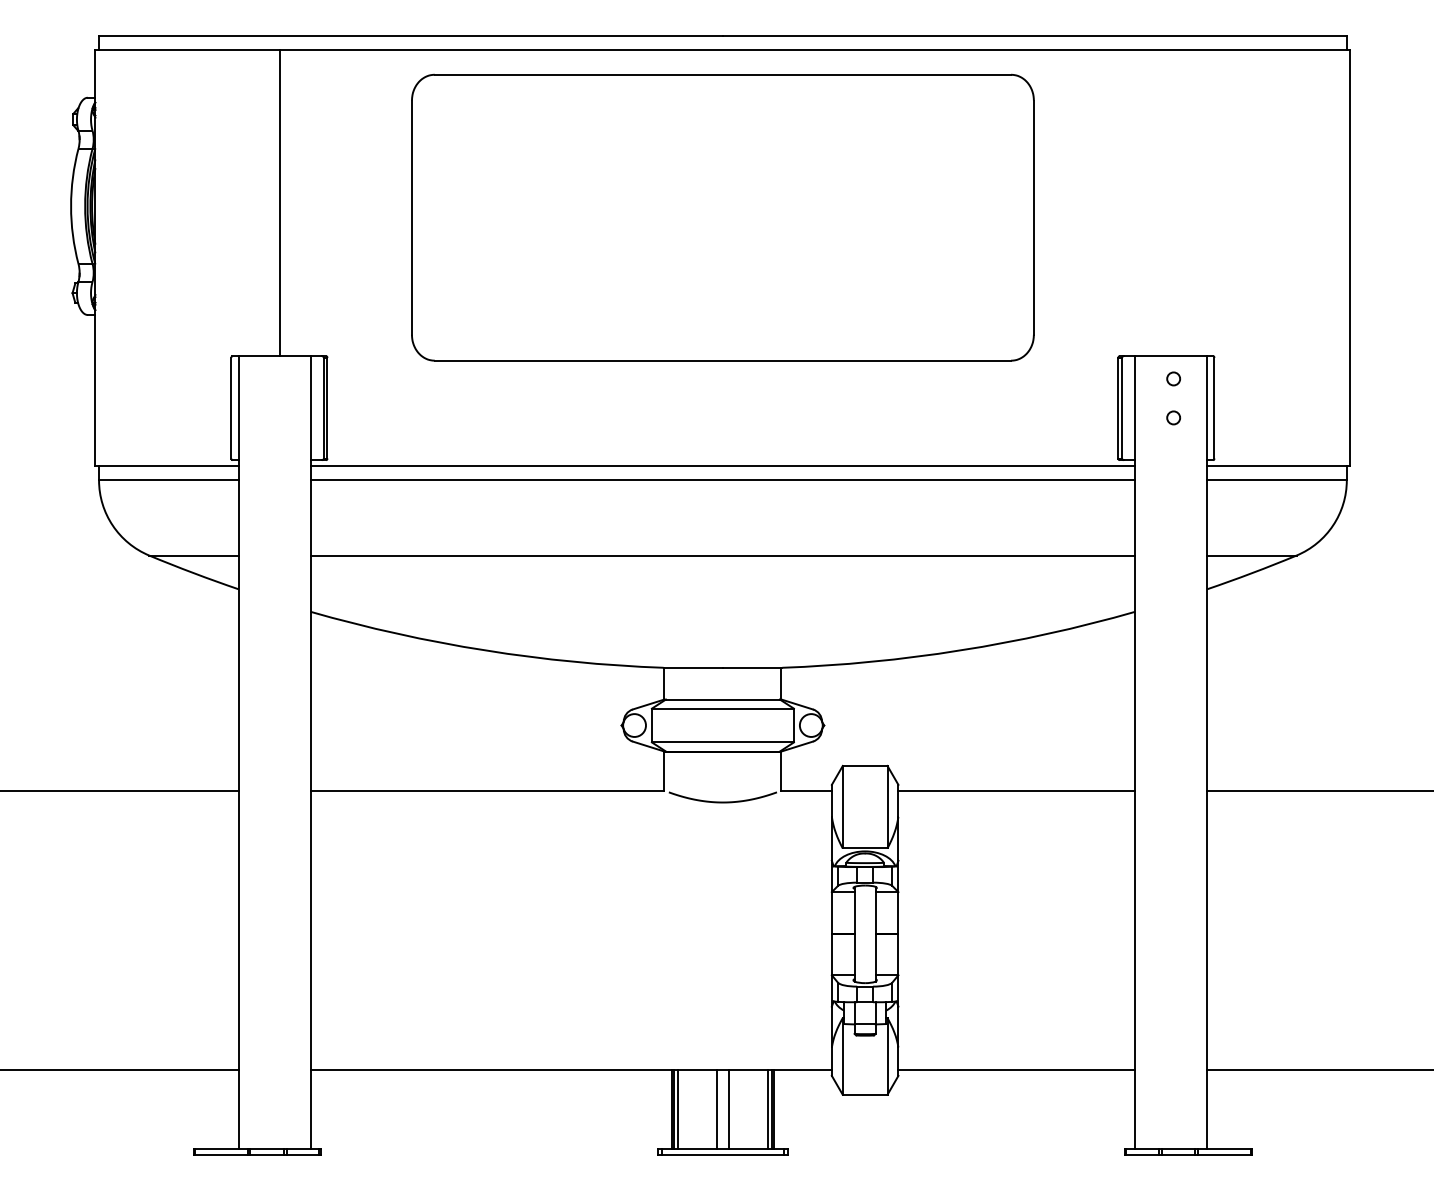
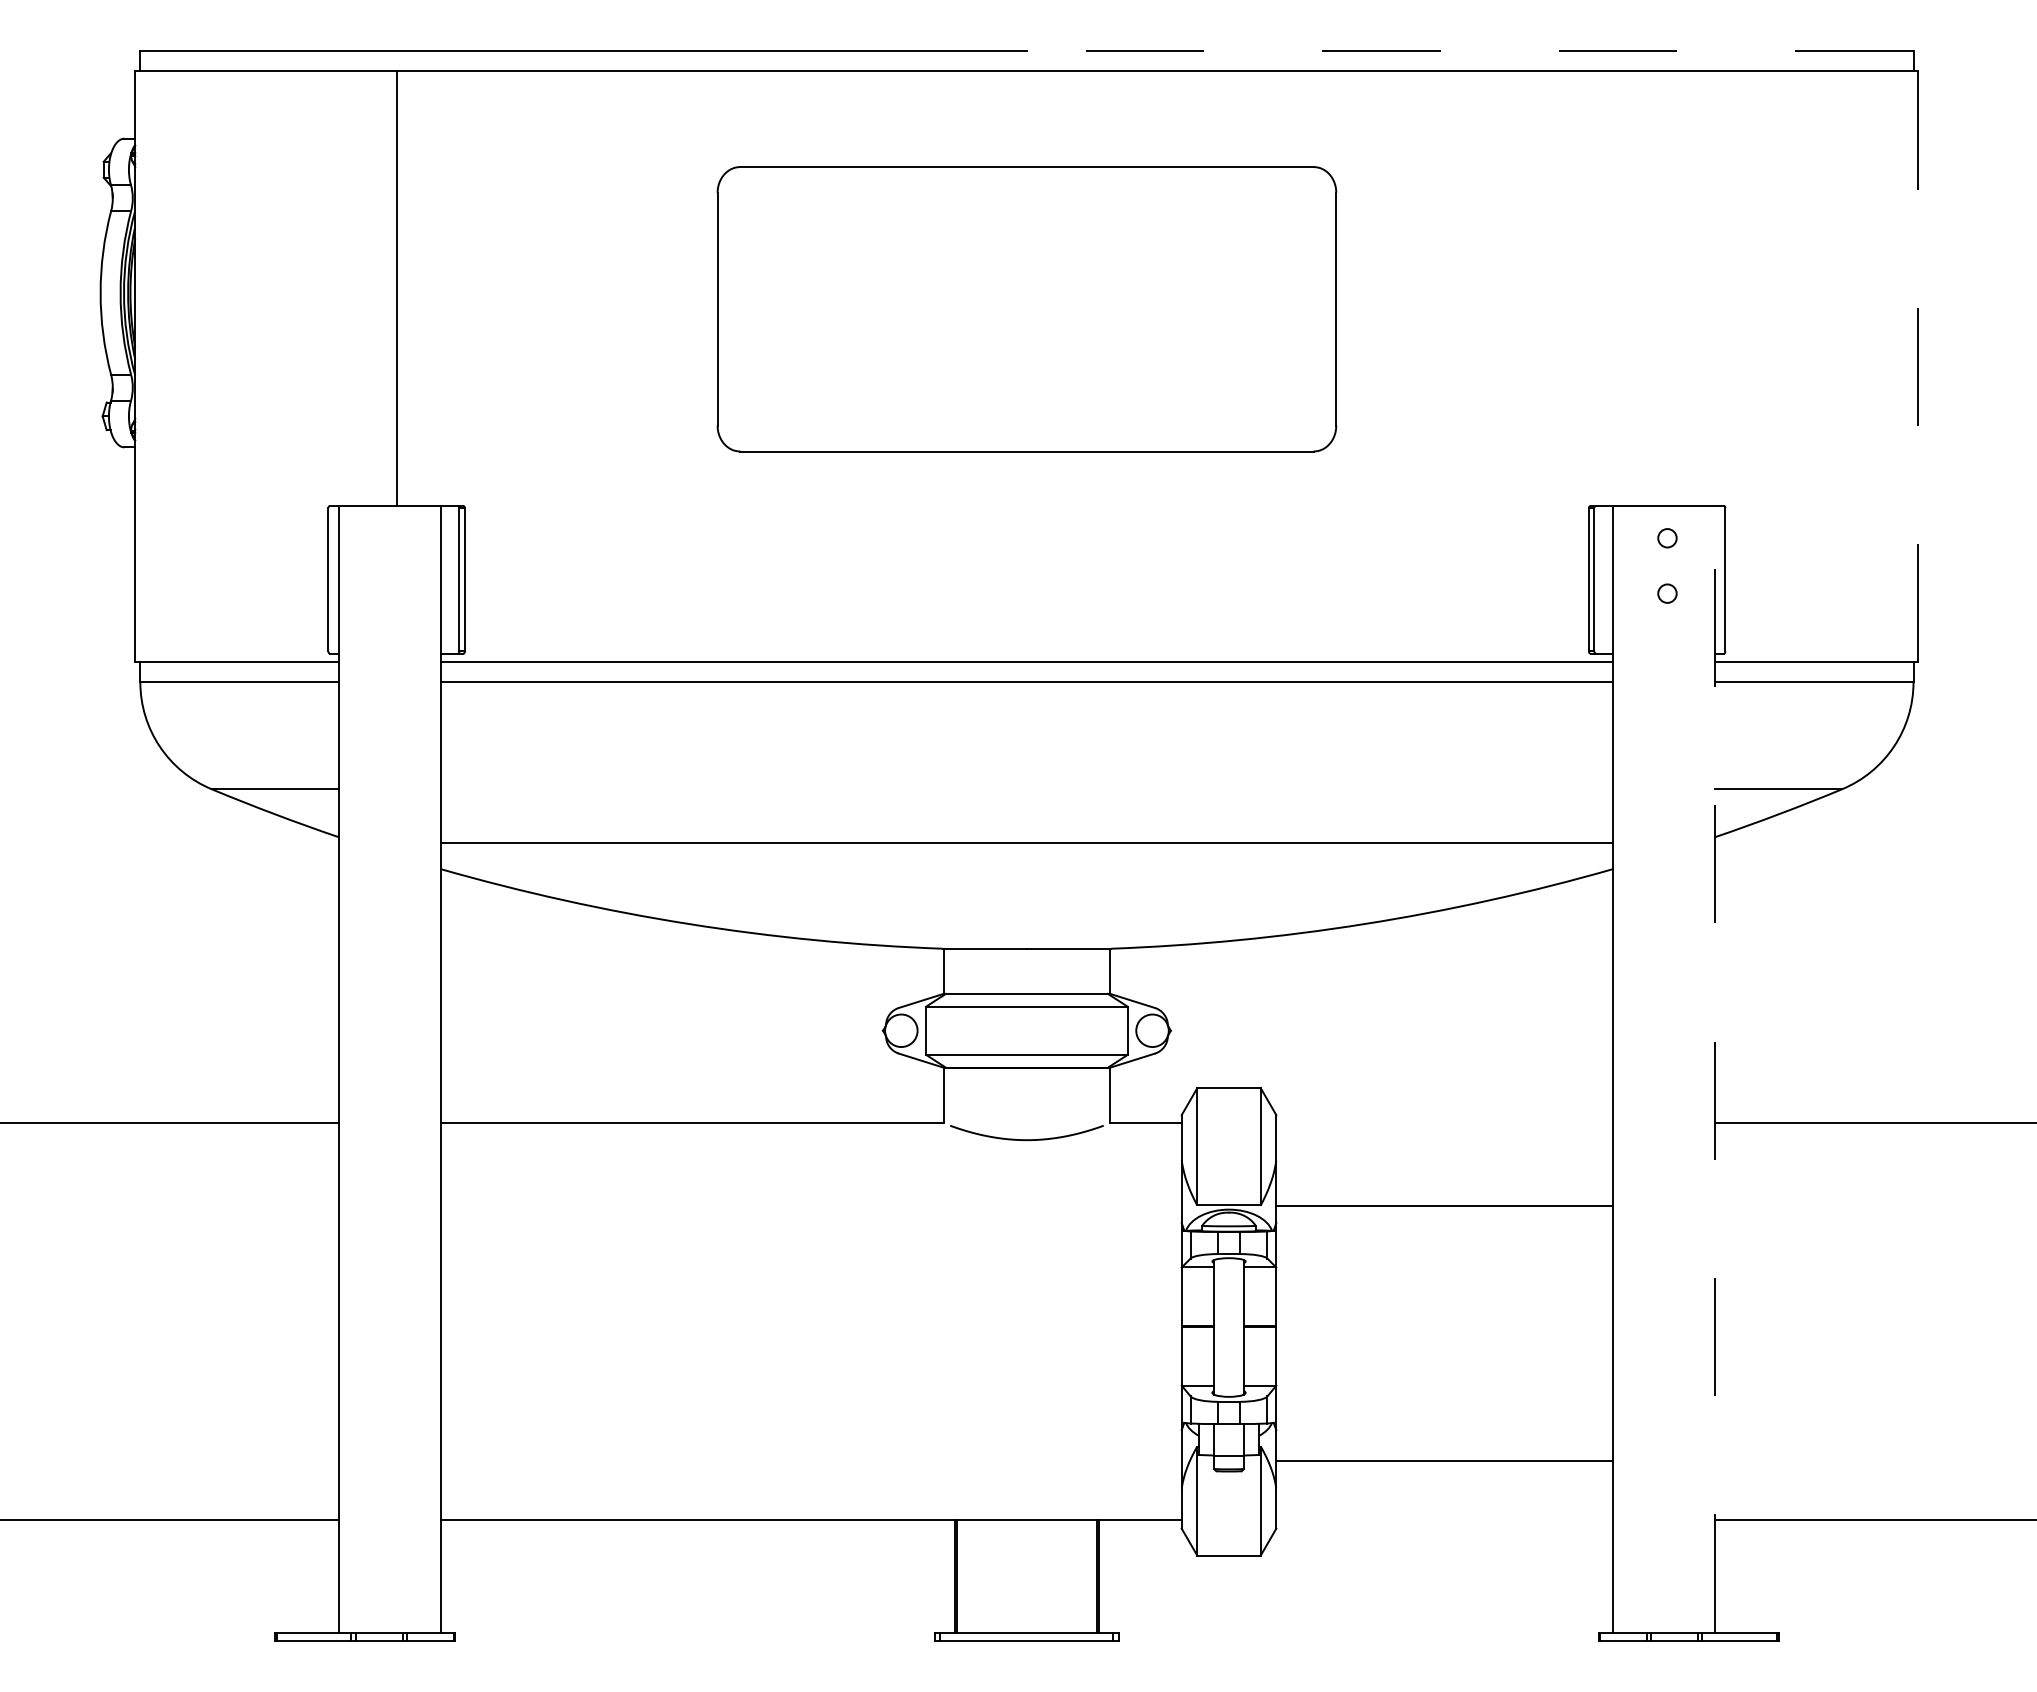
line: (1034, 35) -> (1469, 50), solid -> dashed
part: (722, 217) -> (1026, 309), size x0.7
line: (1349, 258) -> (1917, 366), solid -> dashed
line: (722, 555) -> (1026, 843), moved
line: (1206, 752) -> (1714, 1068), solid -> dashed
line: (1016, 790) -> (1444, 1206), moved
line: (1016, 1070) -> (1444, 1461), moved
line: (678, 1109) -> (963, 1576), removed
line: (717, 1109) -> (1018, 1576), removed
line: (728, 1109) -> (1035, 1576), removed
line: (767, 1109) -> (1090, 1576), removed

